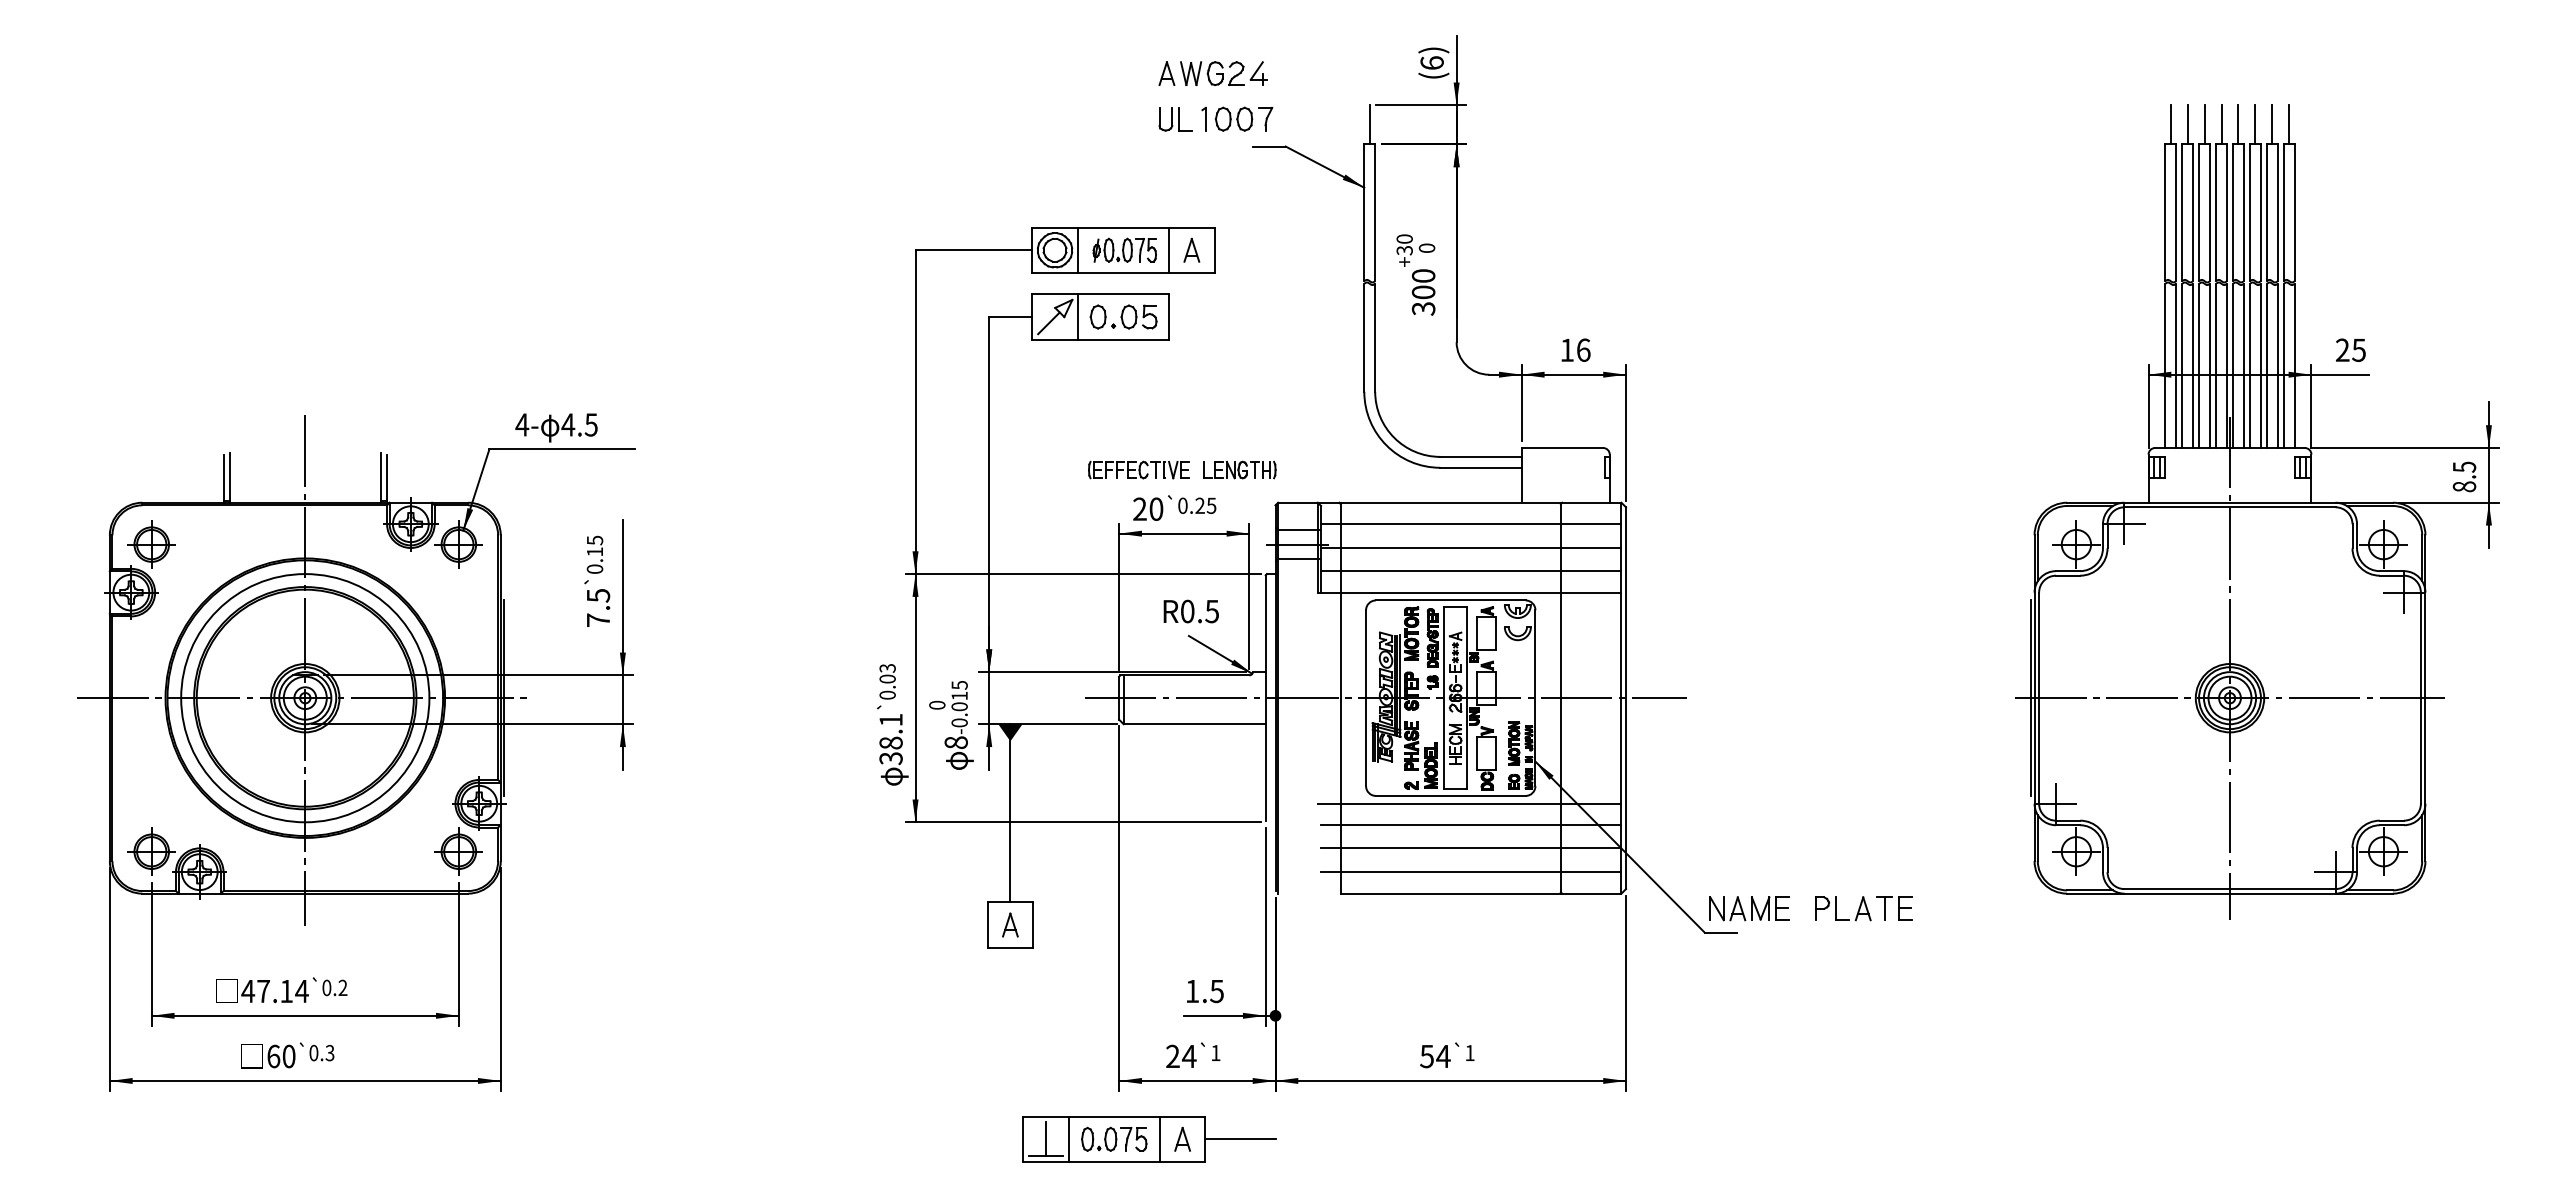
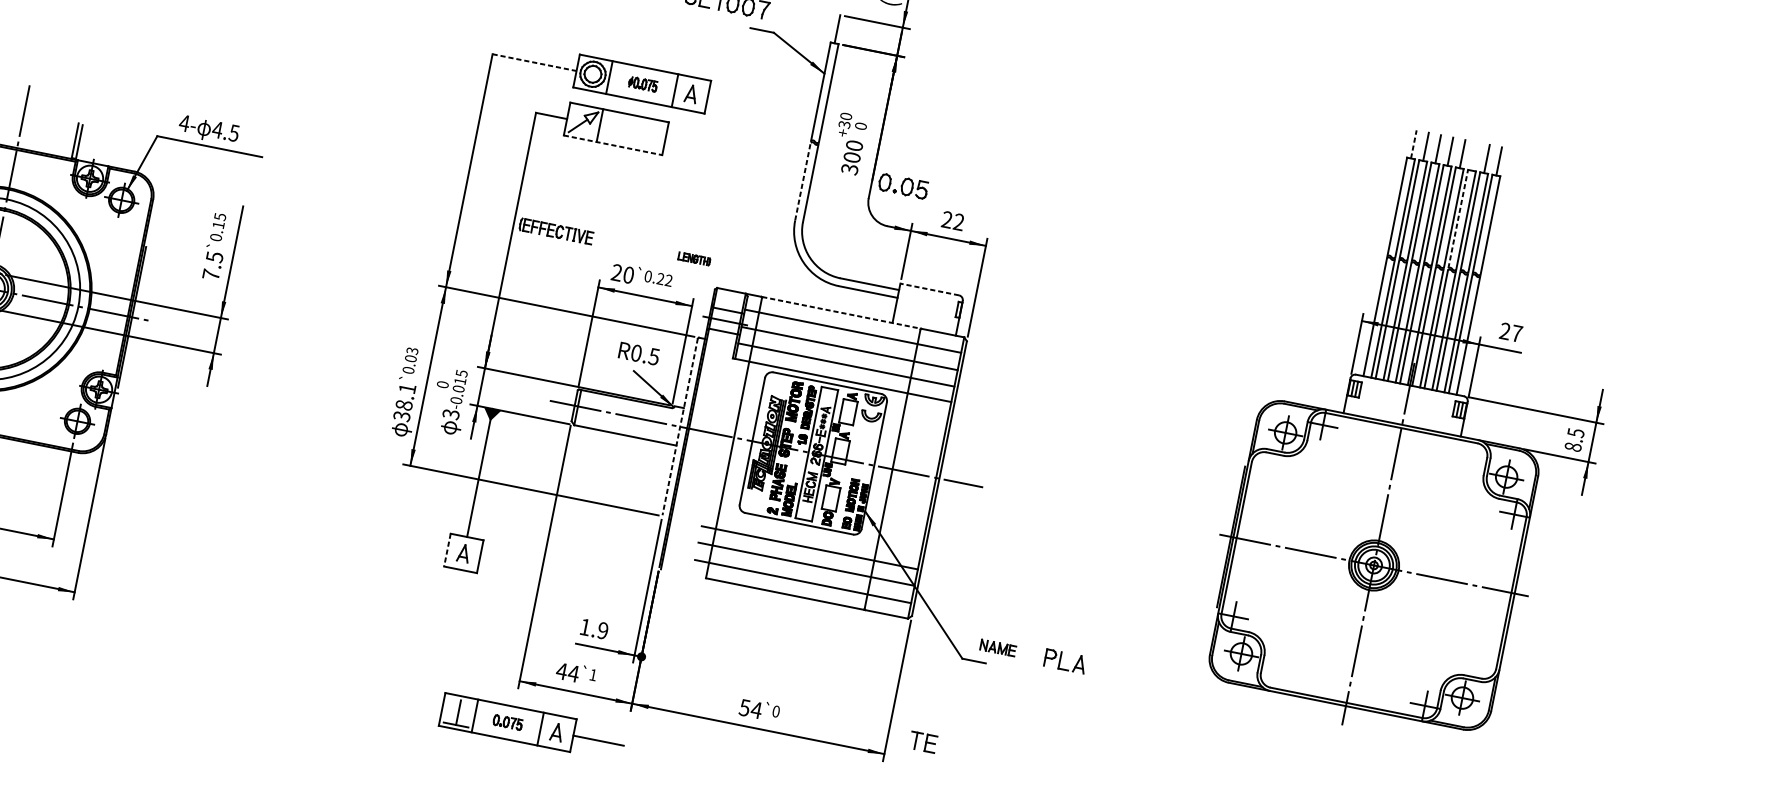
line: (2170, 124) -> (1413, 144), solid -> dashed
line: (2255, 124) -> (1474, 156), removed
line: (2249, 212) -> (1457, 218), solid -> dashed
part: (1124, 249) -> (643, 83), size x0.6
line: (974, 250) -> (535, 62), solid -> dashed
part: (1123, 316) -> (903, 185), moved
line: (1364, 337) -> (803, 181), solid -> dashed
line: (1101, 339) -> (613, 145), solid -> dashed
text: (1575, 349) -> (953, 220), 16 -> 22
text: (2358, 349) -> (1516, 333), 25 -> 27
line: (1562, 448) -> (929, 289), solid -> dashed
part: (1138, 469) -> (556, 230), moved
part: (1239, 469) -> (694, 258), size x0.6
line: (1451, 502) -> (842, 312), solid -> dashed
text: (1211, 505) -> (668, 280), 0.25 -> 0.22
line: (1265, 698) -> (679, 427), solid -> dashed
text: (955, 742) -> (450, 414), 8 -> 3
line: (1469, 803) -> (811, 531), removed
part: (1749, 908) -> (998, 647), size x0.6
part: (1894, 908) -> (923, 742), moved
line: (987, 925) -> (447, 550), solid -> dashed
text: (1216, 990) -> (602, 630), 1.5 -> 1.9
text: (1469, 1052) -> (775, 711), 1 -> 0
text: (1172, 1055) -> (561, 670), 24 -> 44
part: (1114, 1138) -> (508, 721), size x0.6

